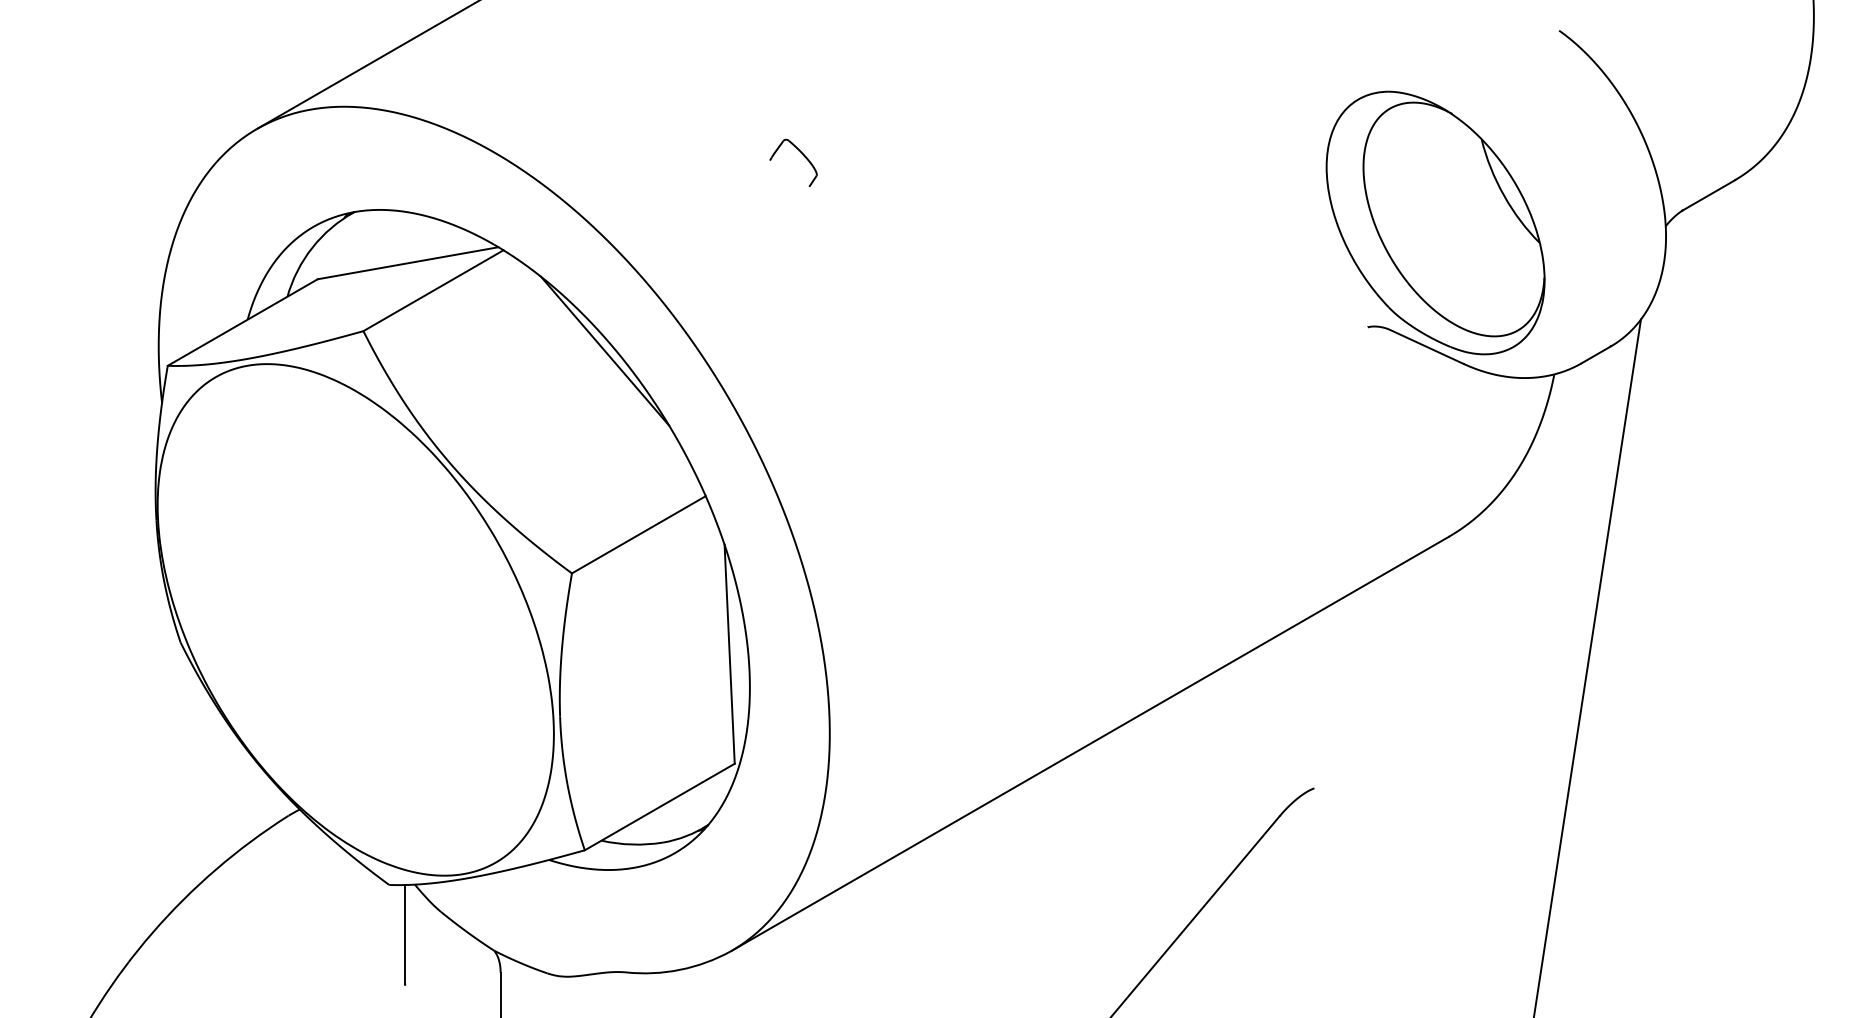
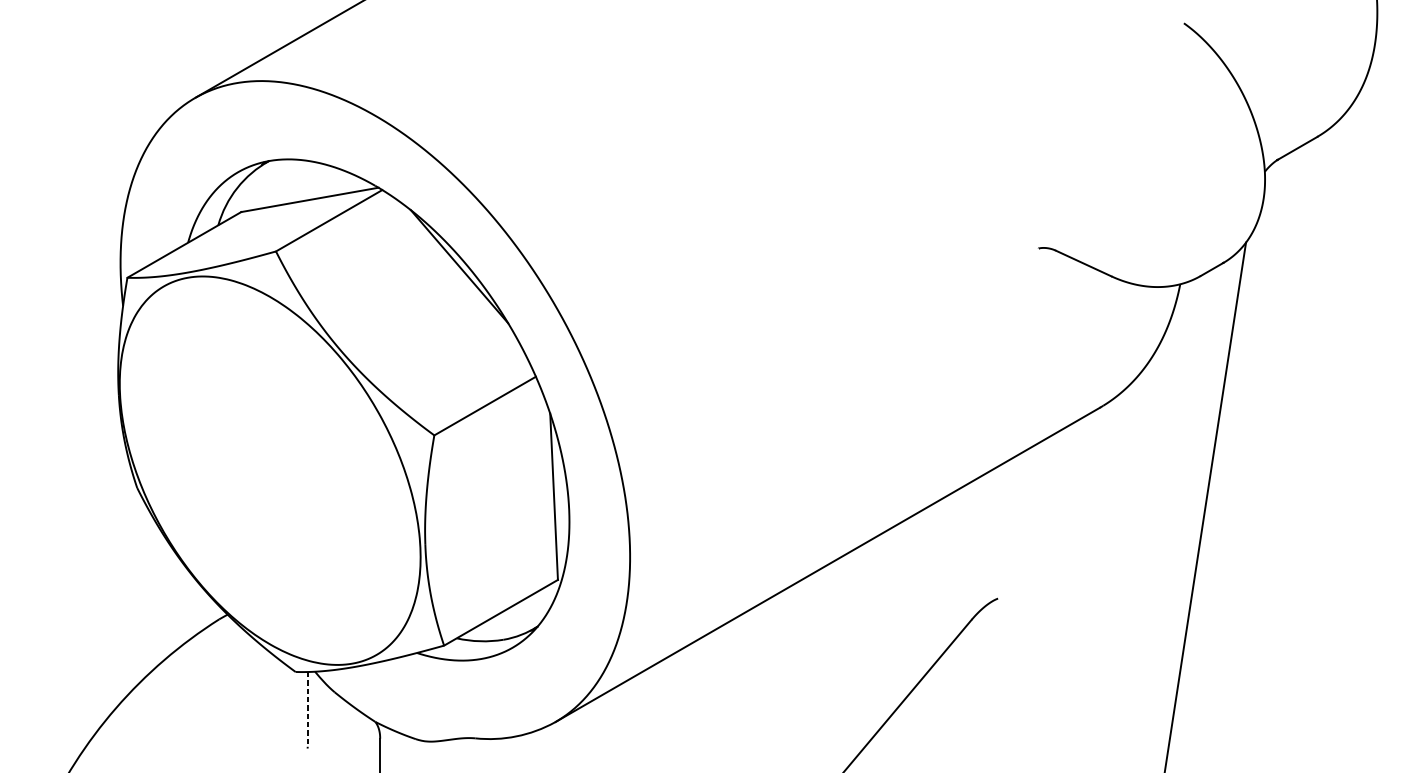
part: (802, 155) -> (609, 118), removed
part: (1435, 222) -> (1090, 168), removed
line: (405, 934) -> (307, 709), solid -> dashed

